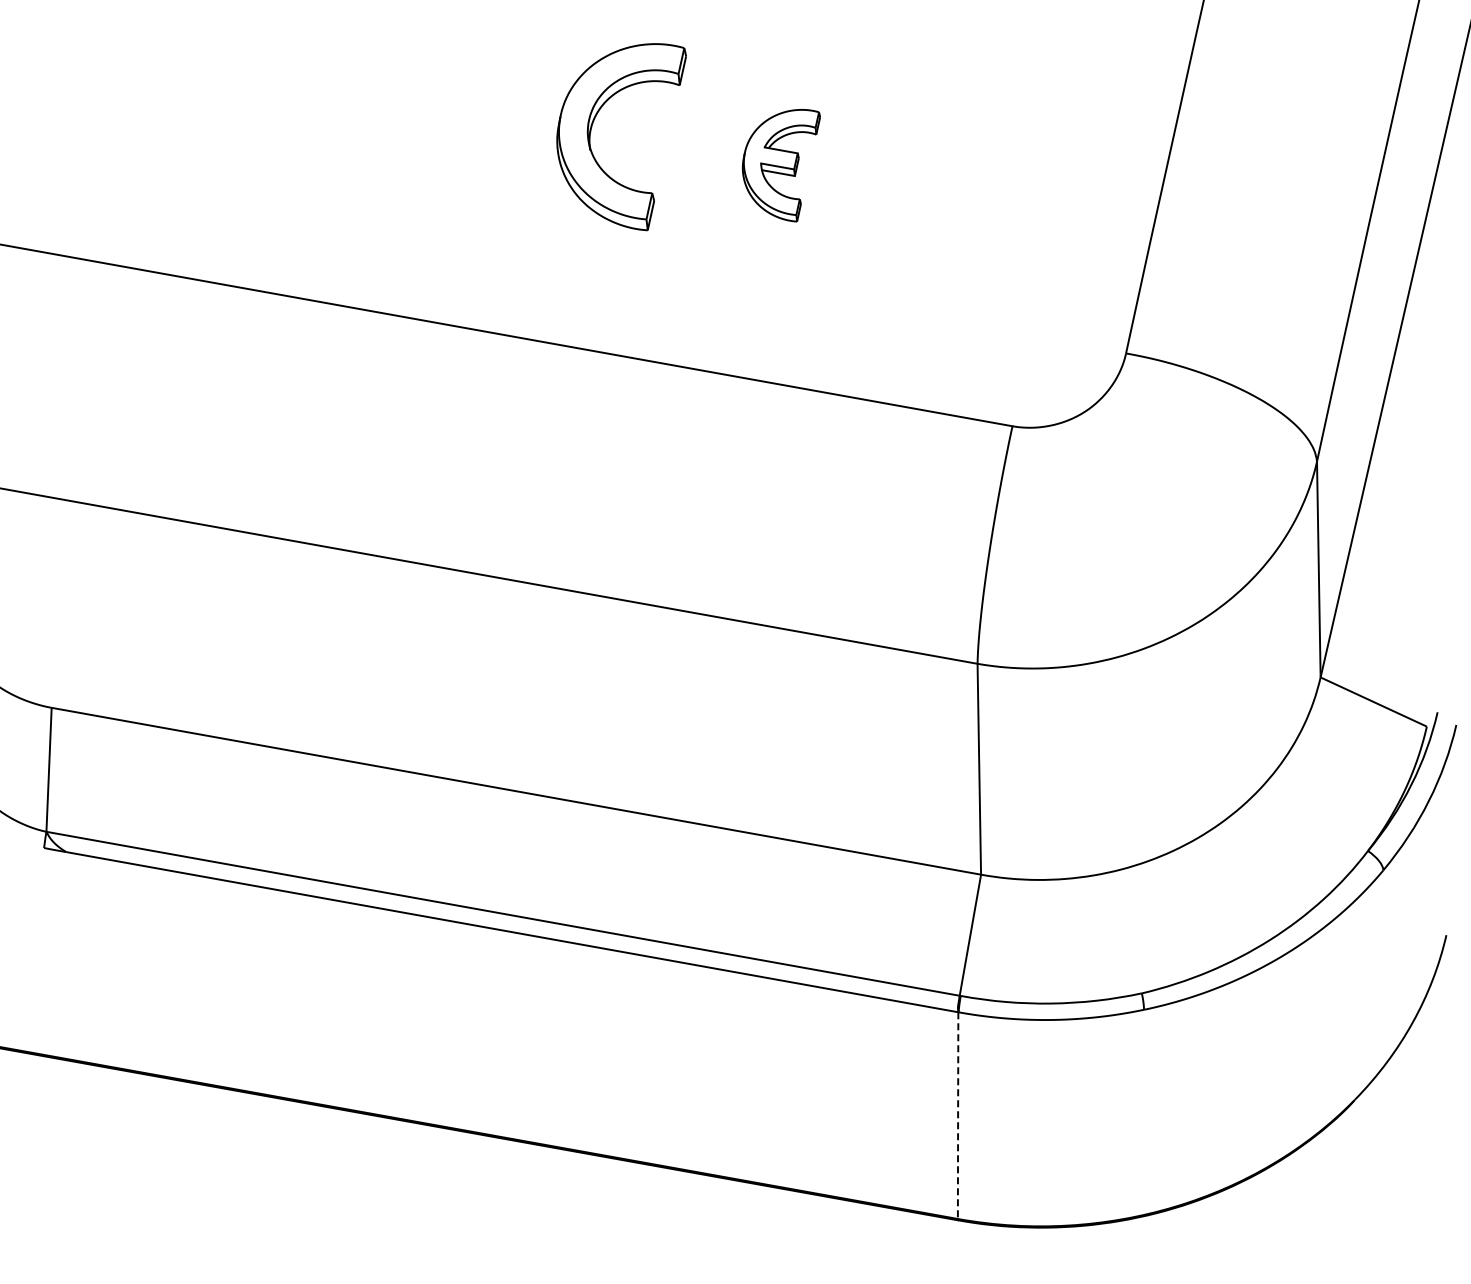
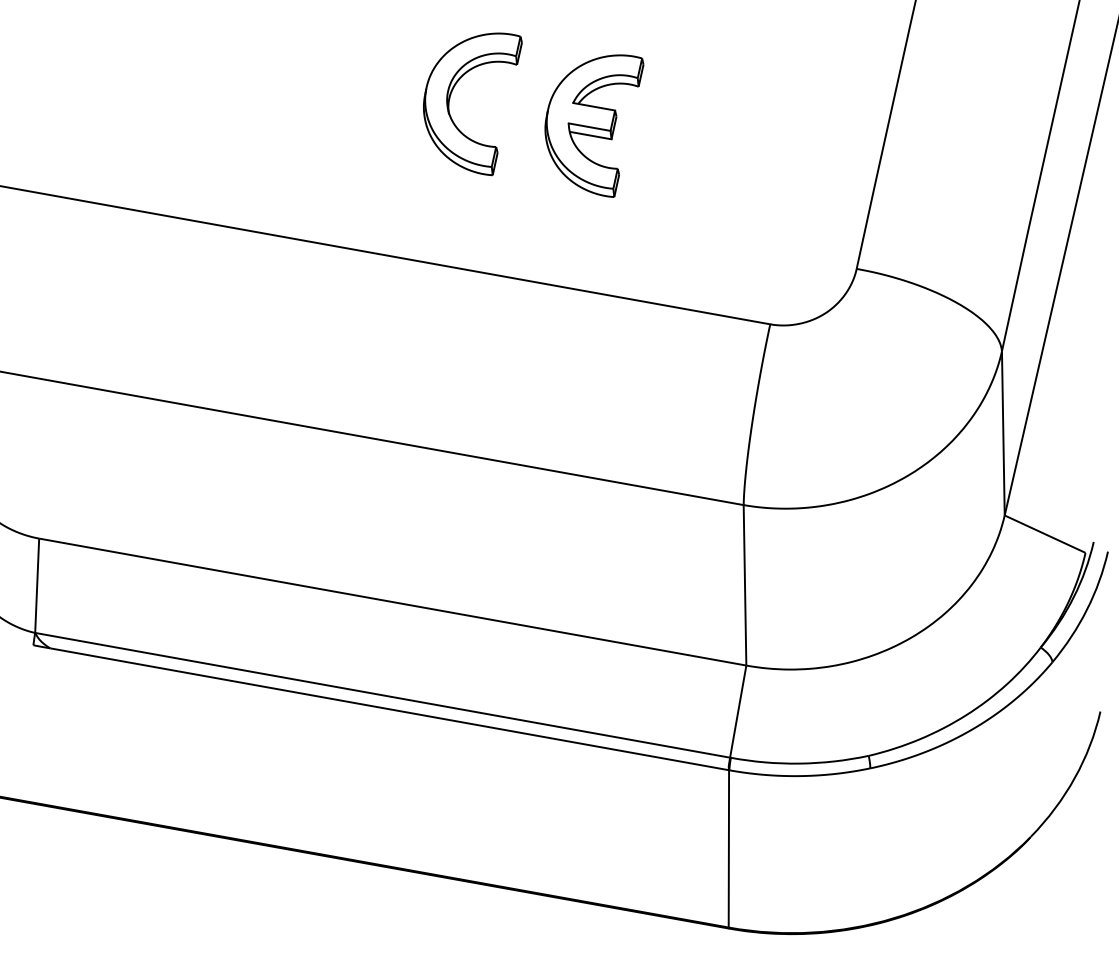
part: (781, 165) -> (594, 125), size x1.67
line: (958, 1116) -> (729, 849), dashed -> solid

